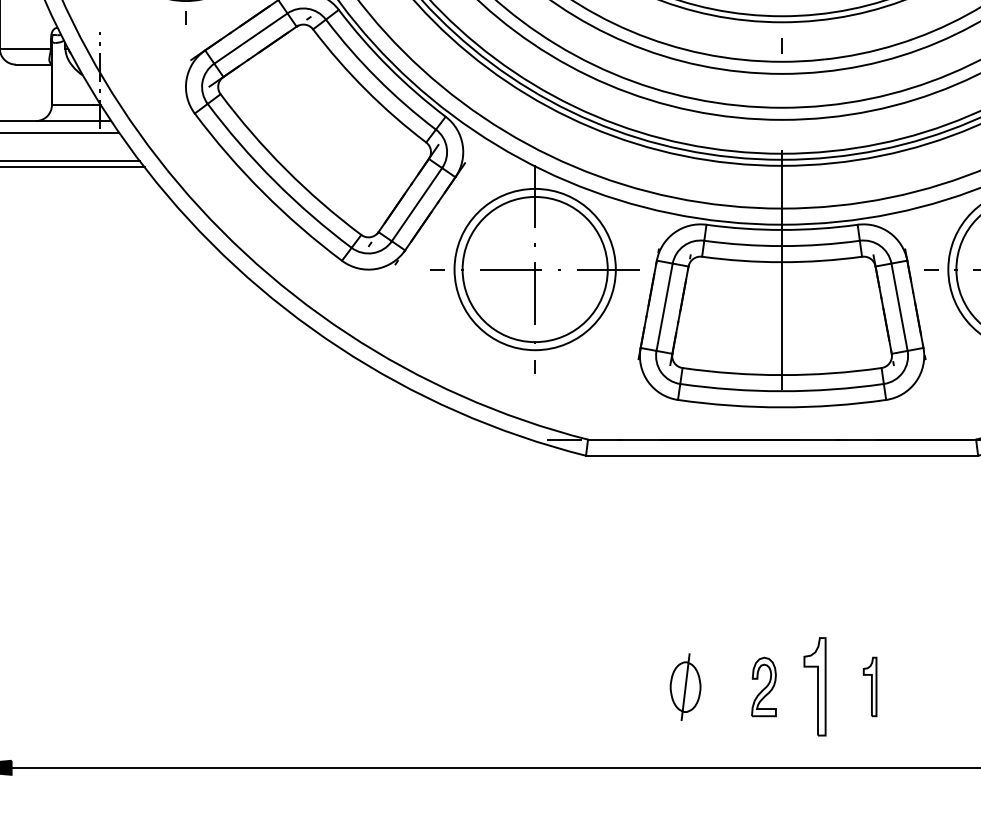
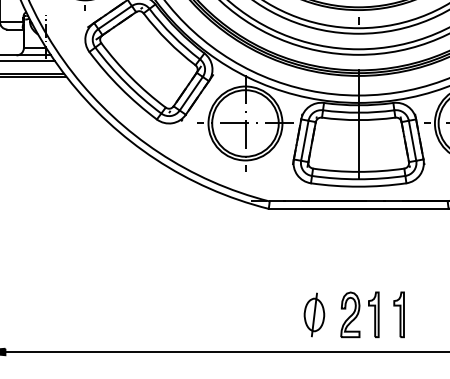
part: (685, 686) -> (314, 314), size x1.43
part: (764, 686) -> (350, 314), size x1.67
part: (868, 686) -> (398, 314), size x1.67

